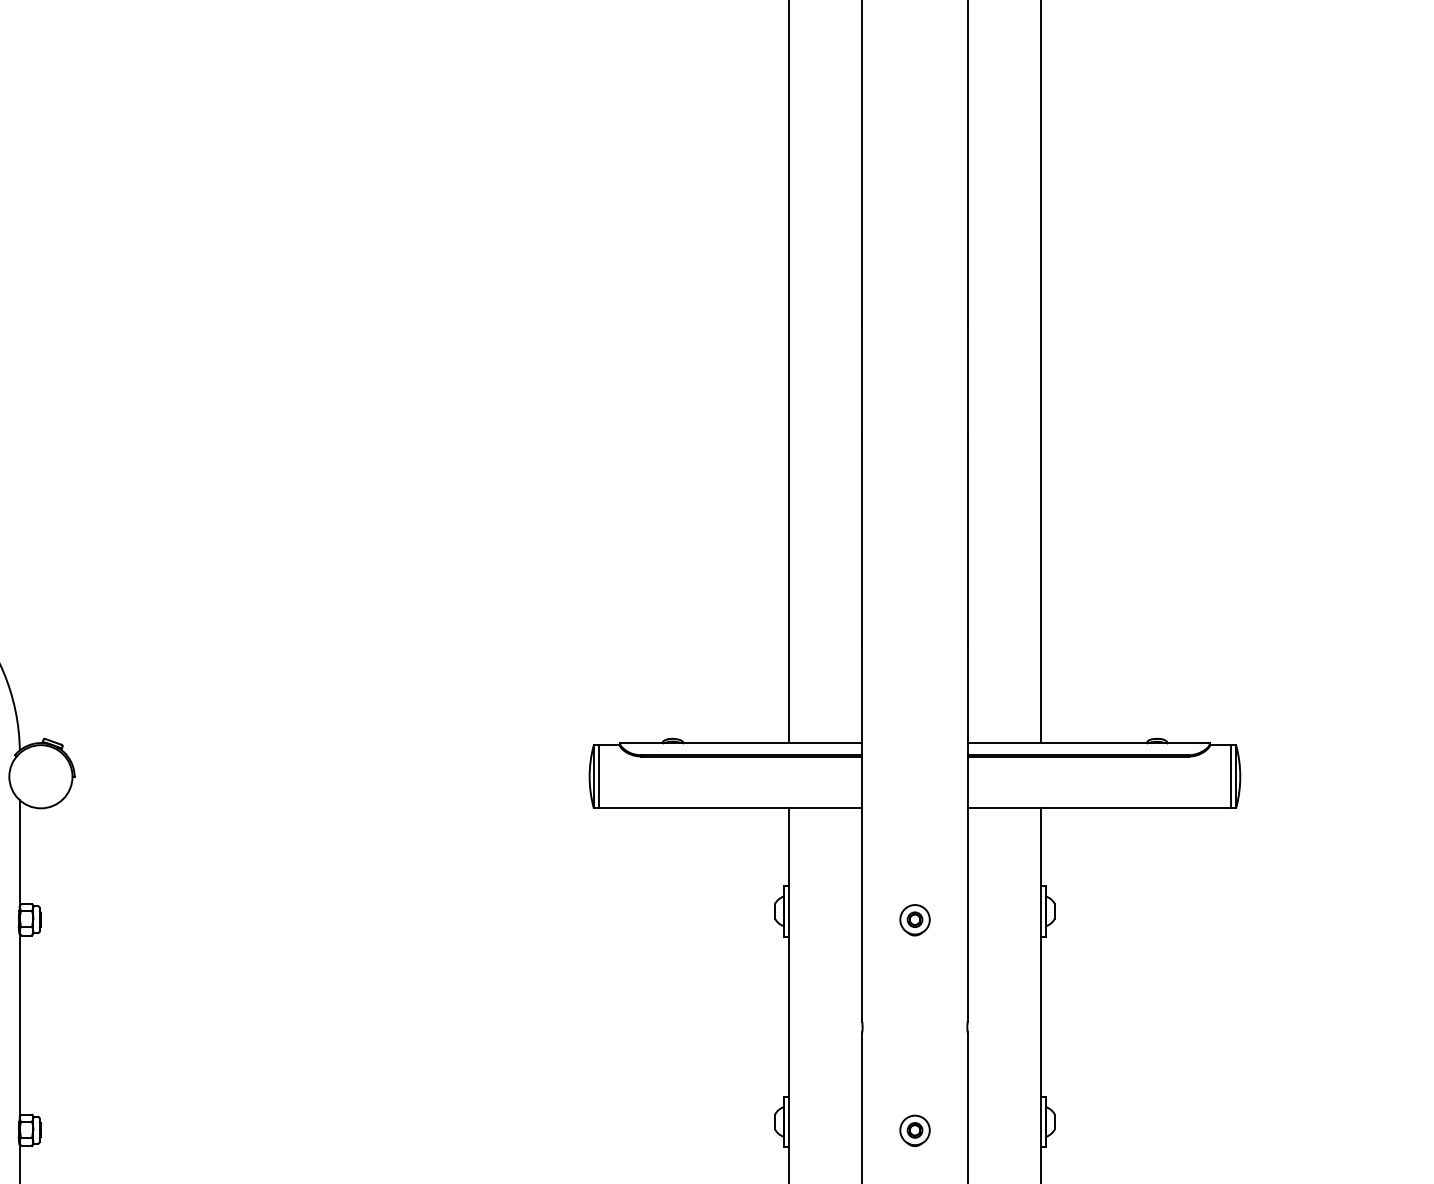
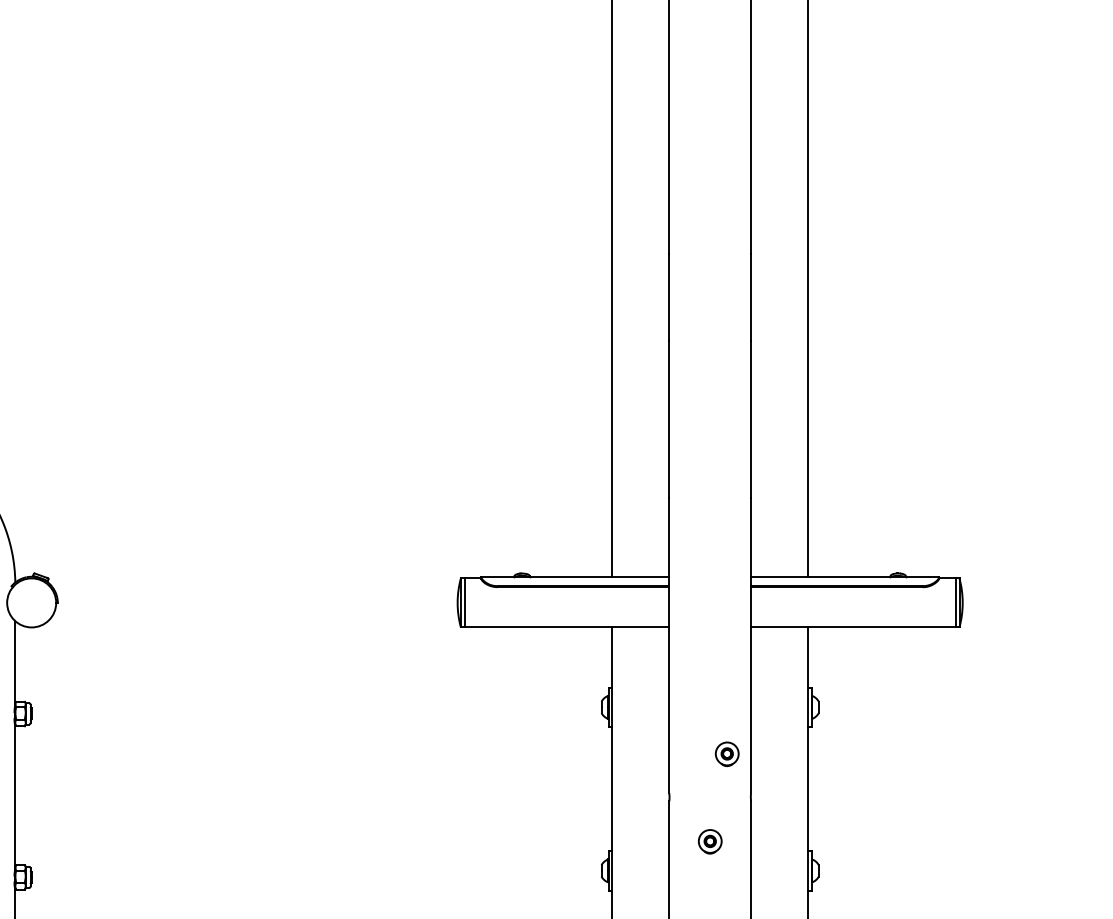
part: (914, 920) -> (726, 754), moved
part: (914, 1130) -> (709, 841), moved

